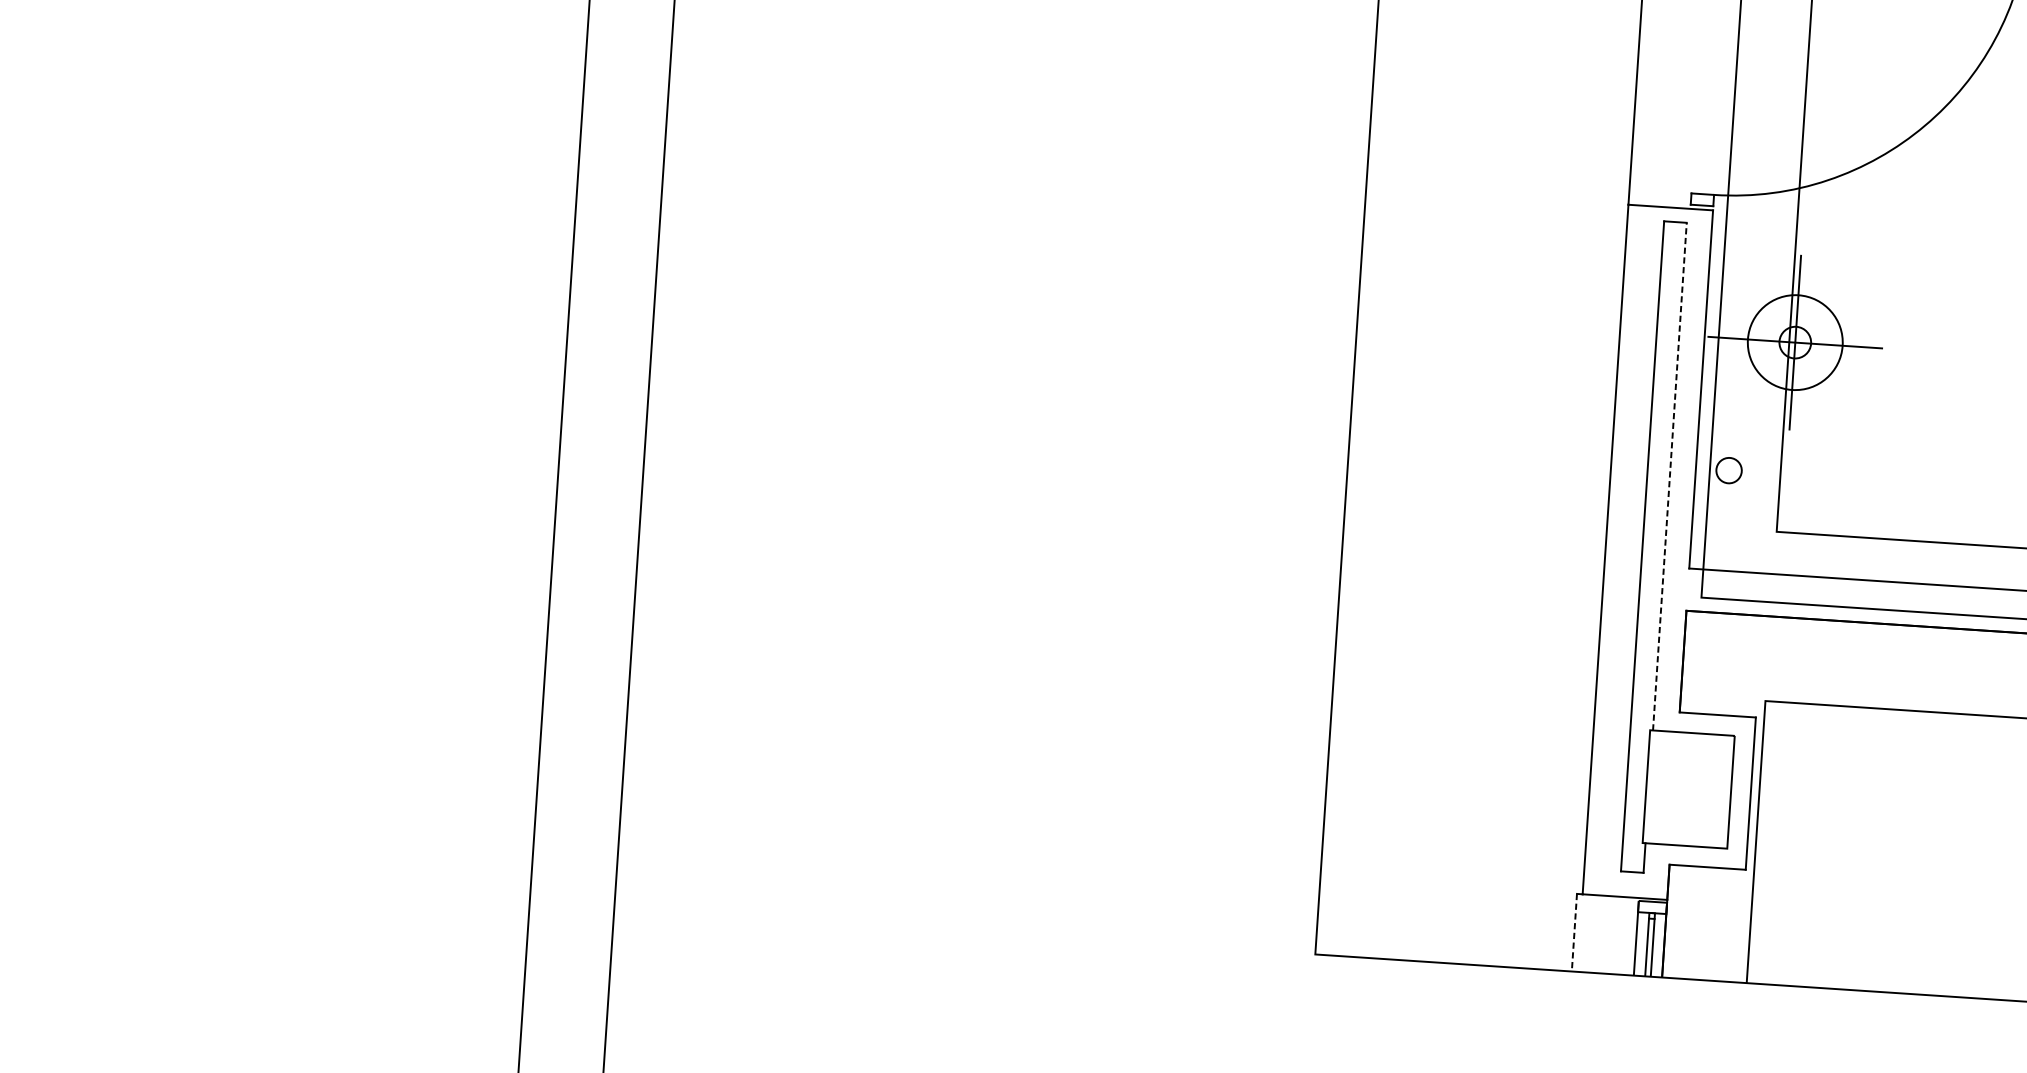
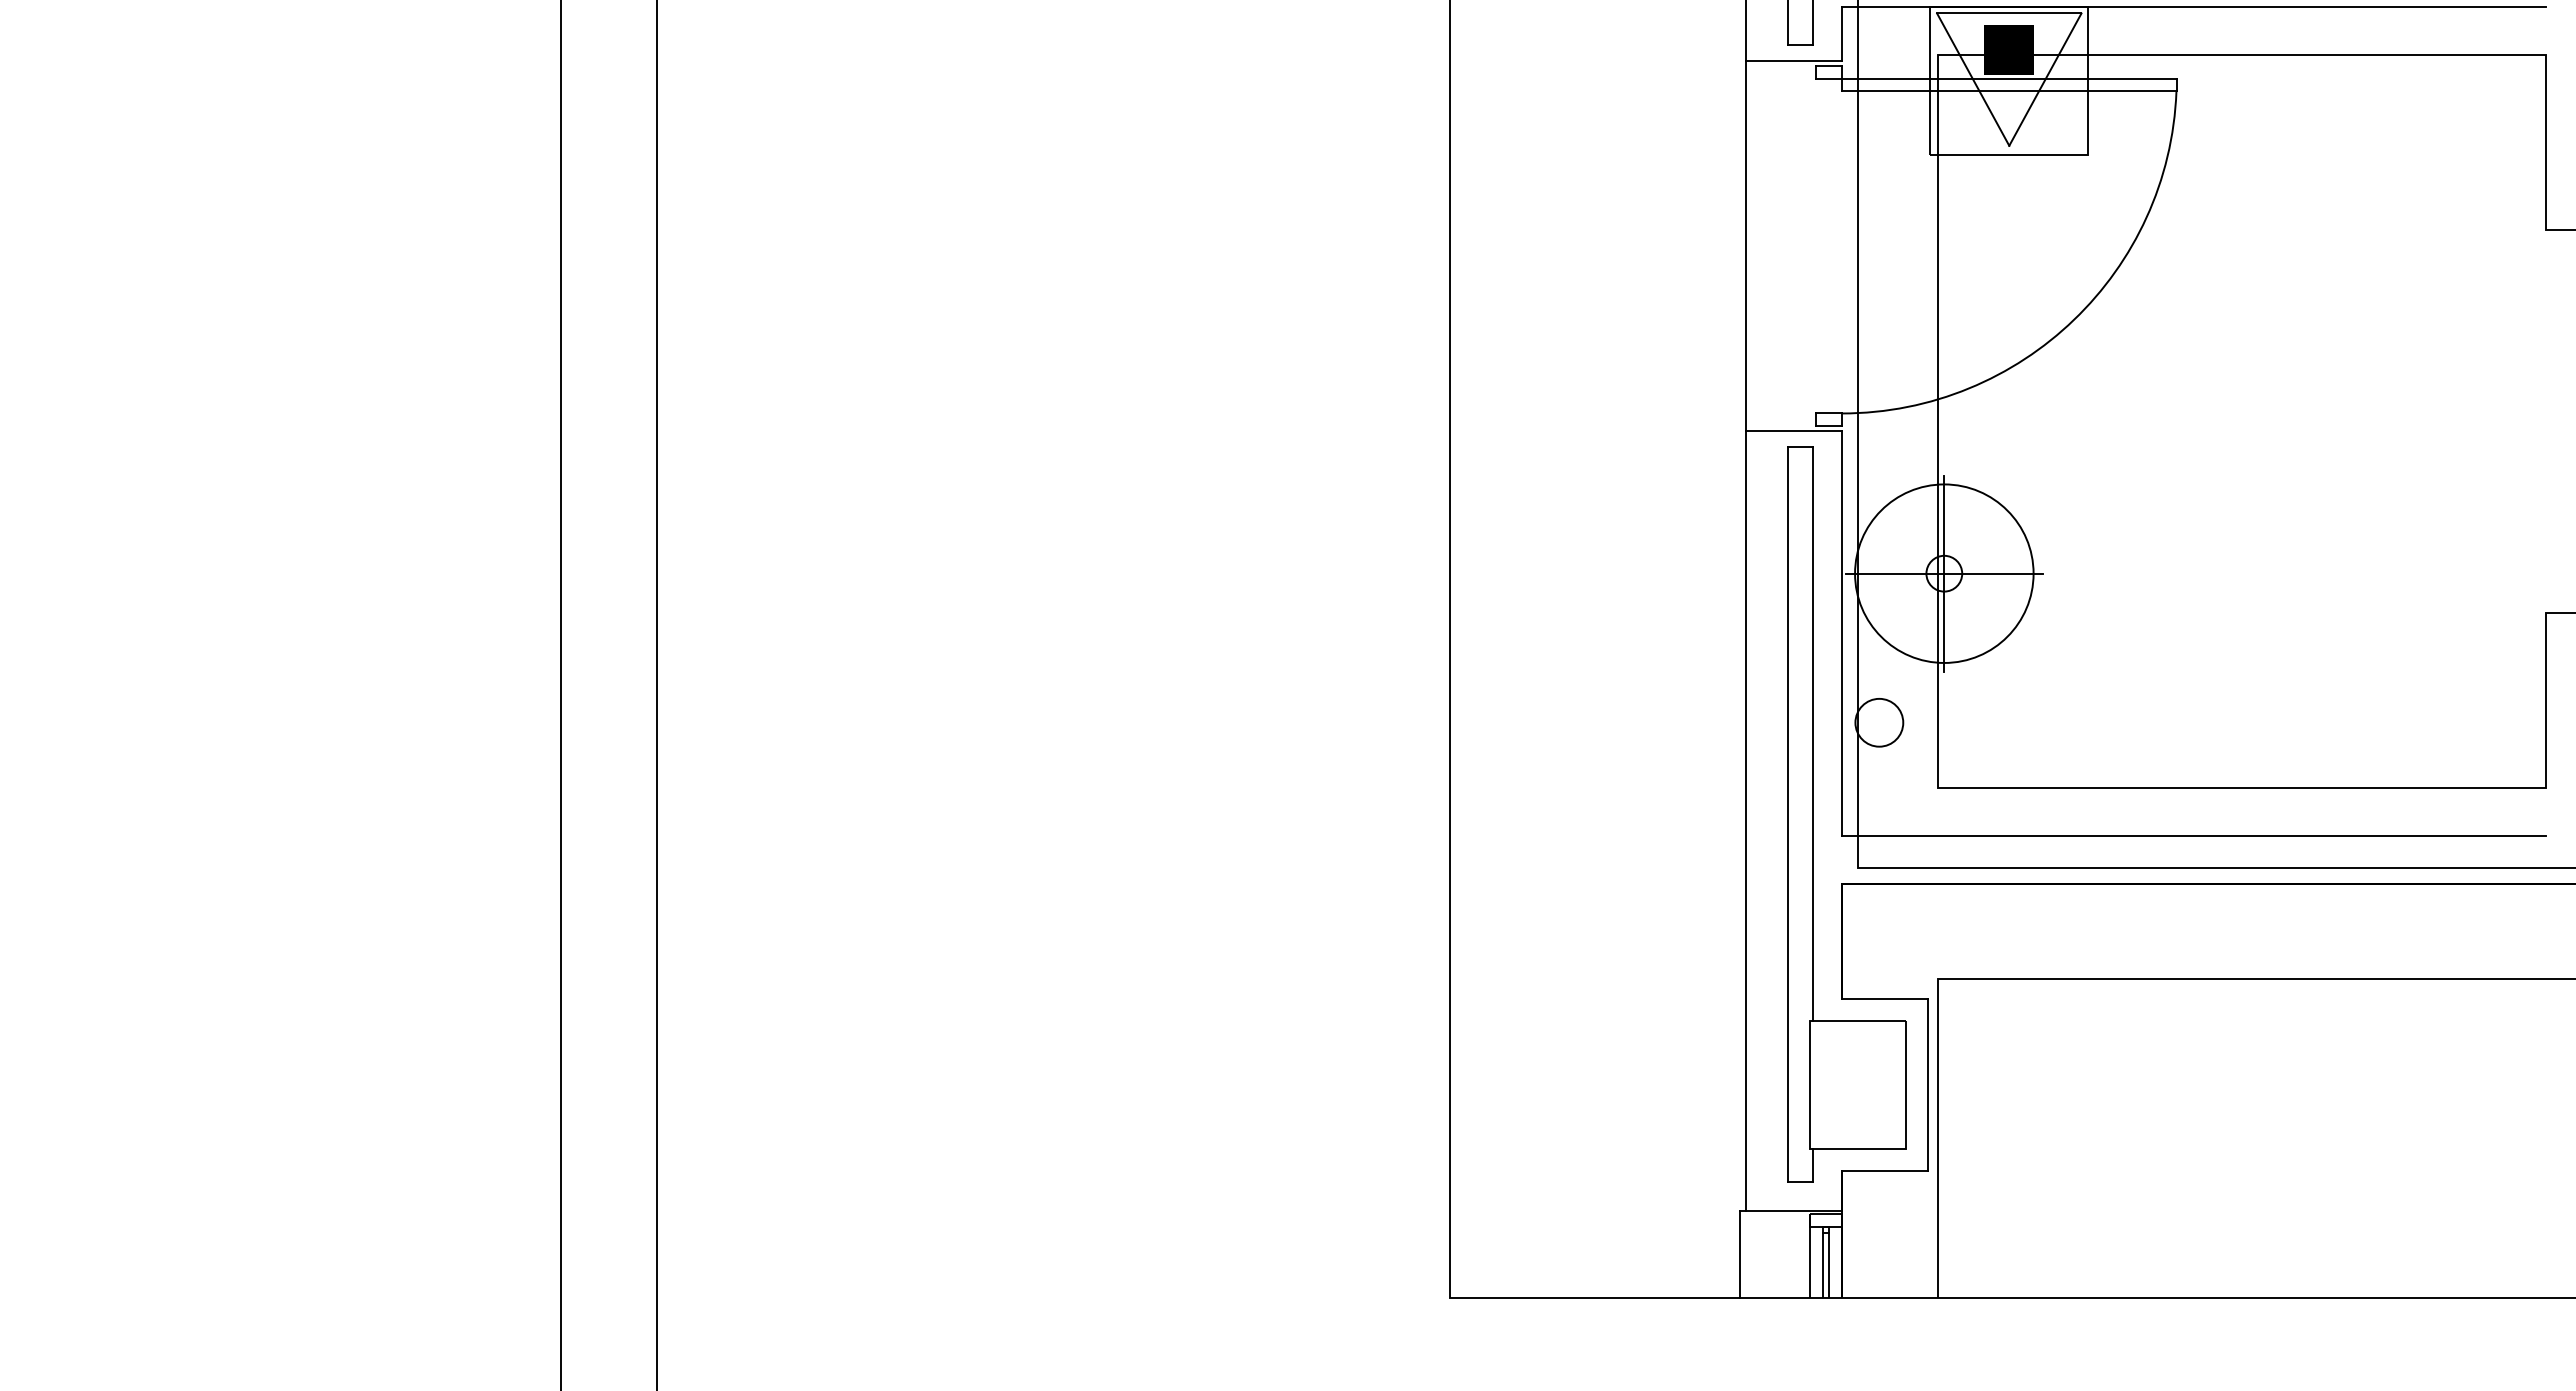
circle: (1795, 342) -> (1944, 573), size x1.67
circle: (1729, 470) -> (1879, 722), size x1.67
line: (1670, 476) -> (1813, 733), dashed -> solid
line: (1574, 932) -> (1739, 1254), dashed -> solid

